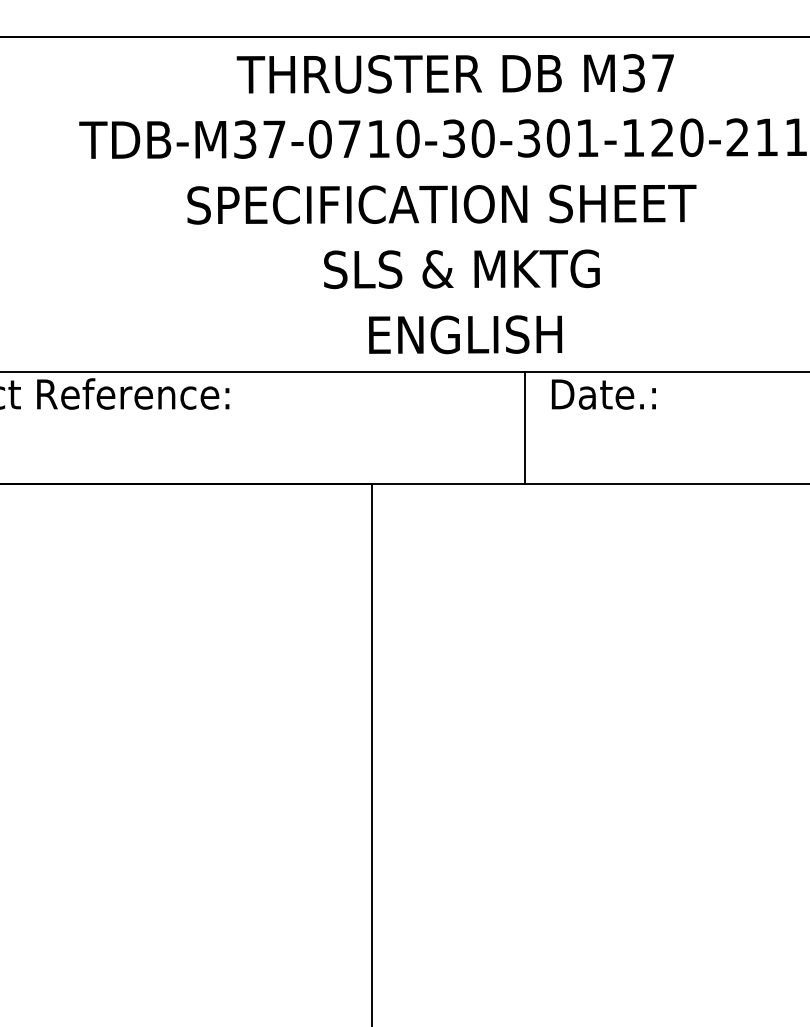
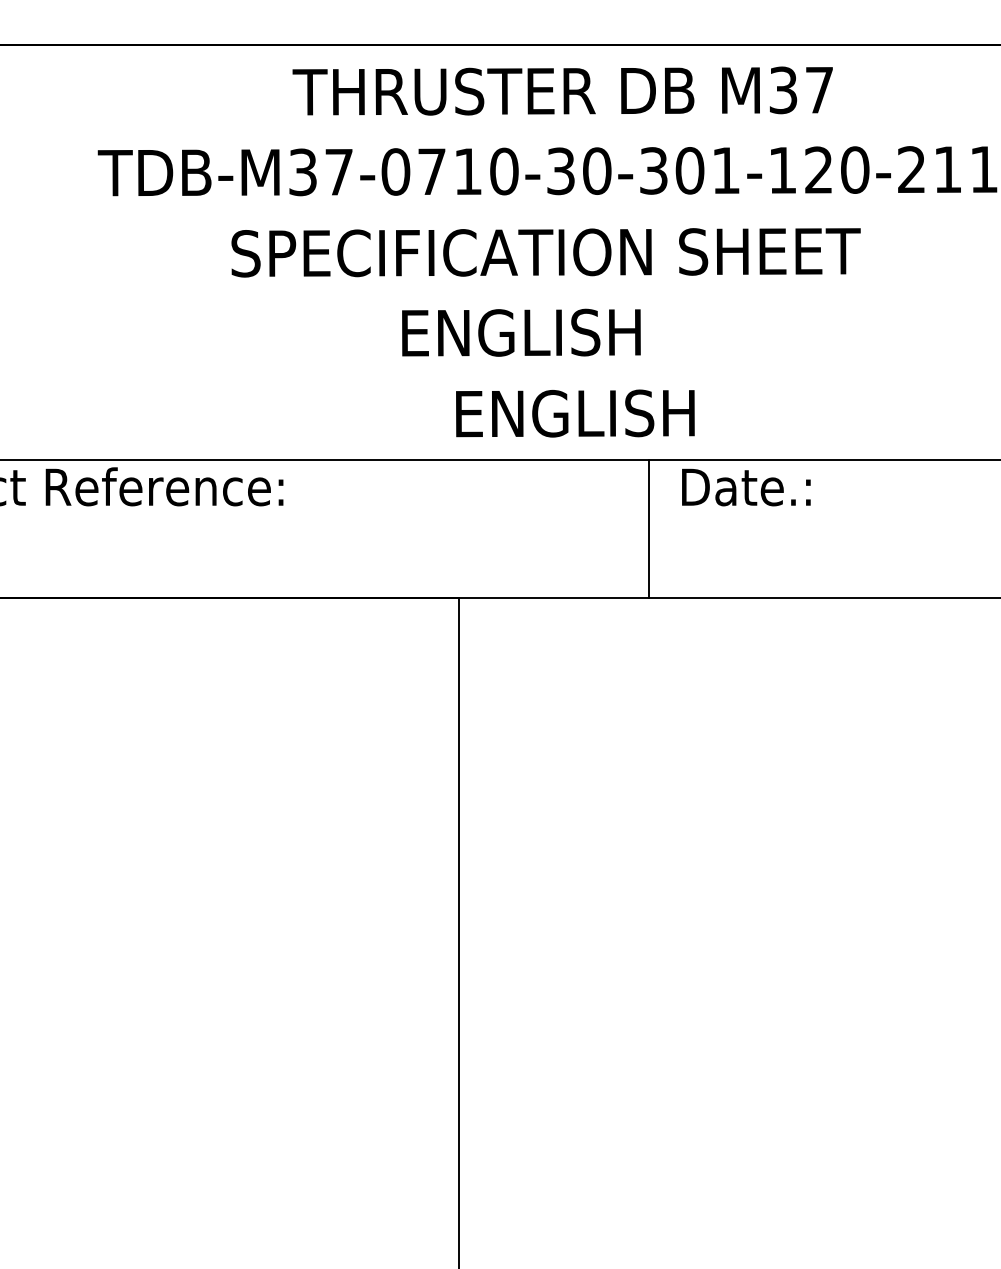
text: (461, 269) -> (570, 332), SLS & MKTG -> ENGLISH

